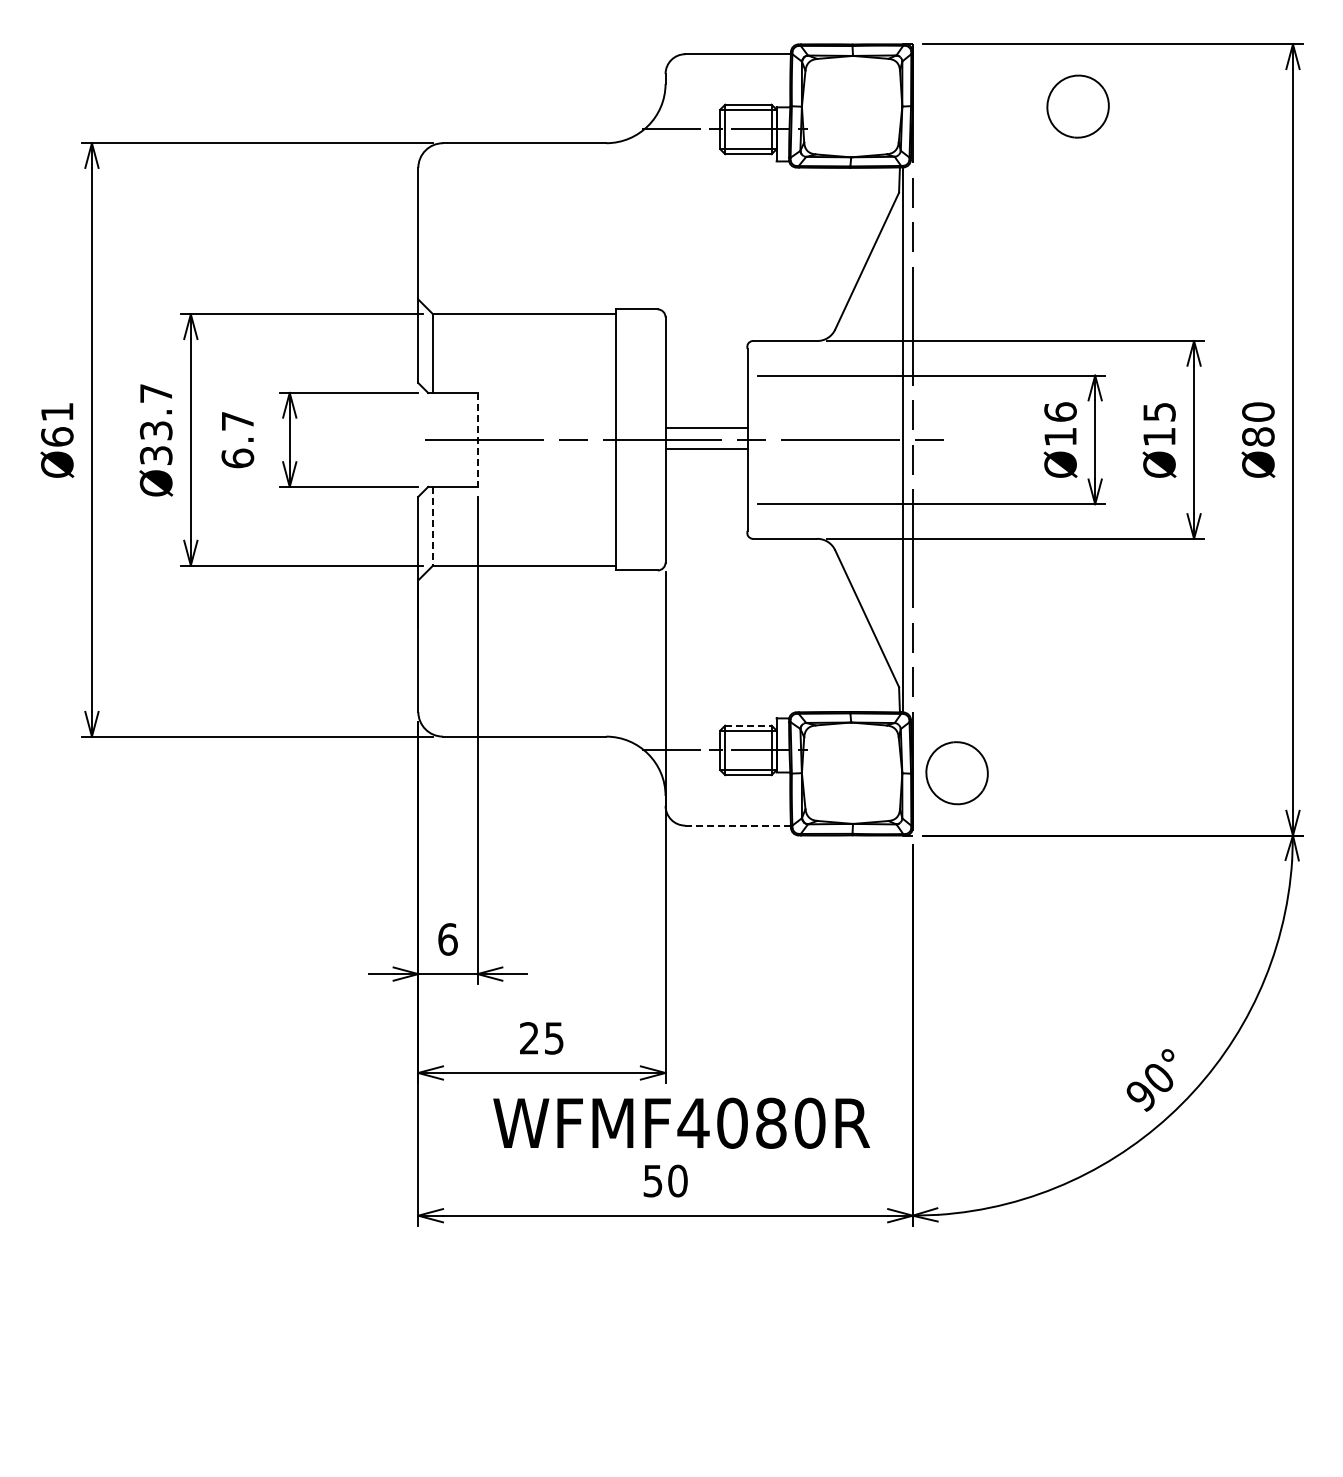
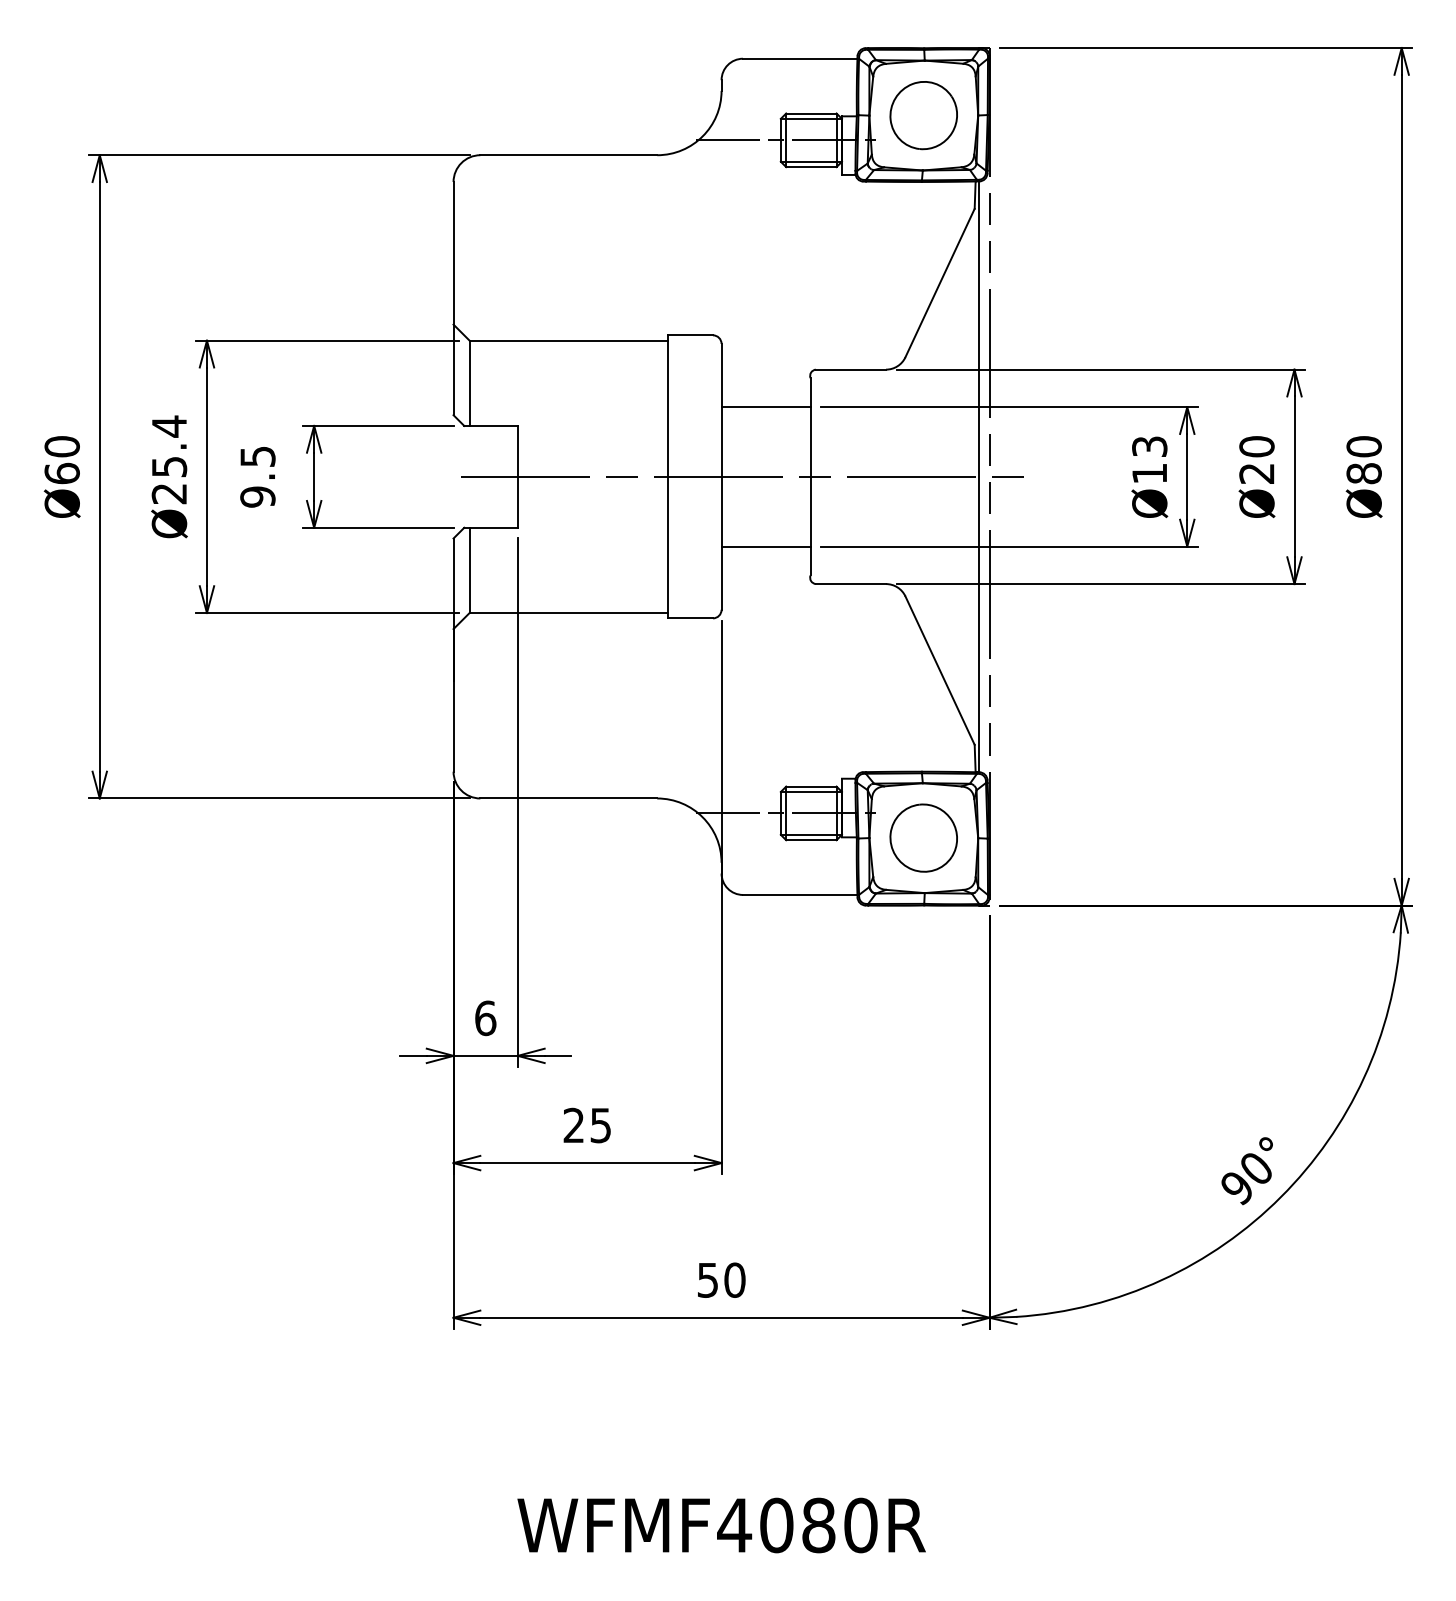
part: (1077, 106) -> (923, 115), moved
text: (57, 411) -> (62, 446), Ø61 -> Ø60
text: (1060, 411) -> (1149, 446), Ø16 -> Ø13
text: (155, 424) -> (168, 460), Ø33.7 -> Ø25.4
text: (1159, 424) -> (1256, 460), Ø15 -> Ø20
line: (706, 427) -> (765, 407), moved
line: (477, 439) -> (517, 476), dashed -> solid
text: (237, 440) -> (257, 477), 6.7 -> 9.5
line: (706, 449) -> (765, 546), moved
line: (433, 526) -> (470, 570), dashed -> solid
line: (748, 725) -> (811, 786), dashed -> solid
part: (956, 773) -> (923, 838), moved
line: (738, 825) -> (800, 894), dashed -> solid
text: (681, 1122) -> (721, 1524), moved

